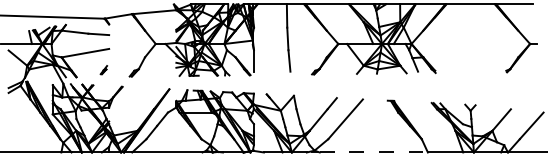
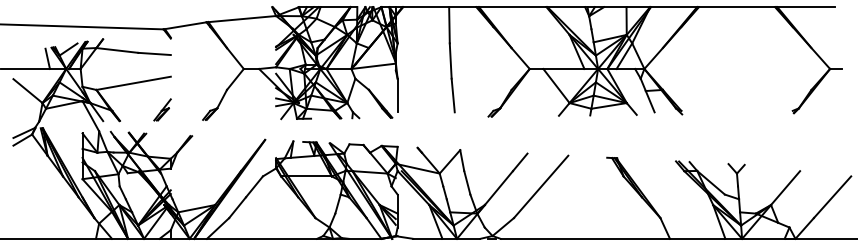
part: (103, 69) -> (161, 108), size x1.67
line: (374, 152) -> (586, 238), dashed -> solid

